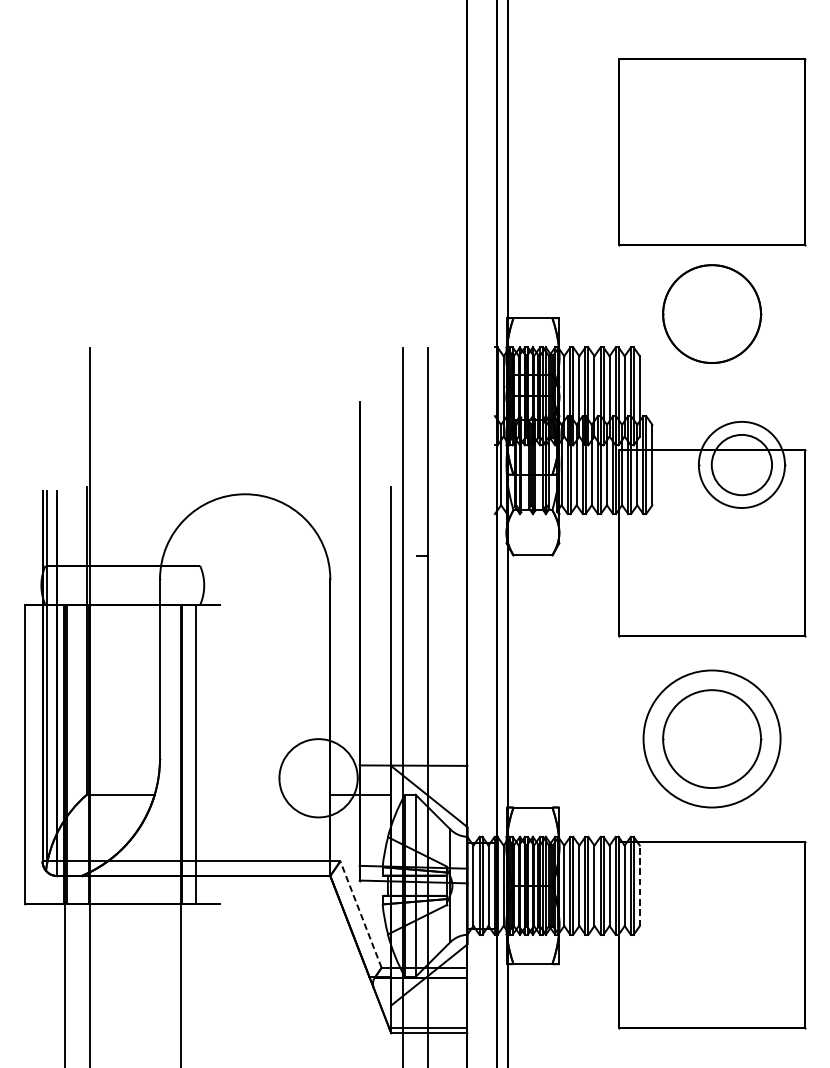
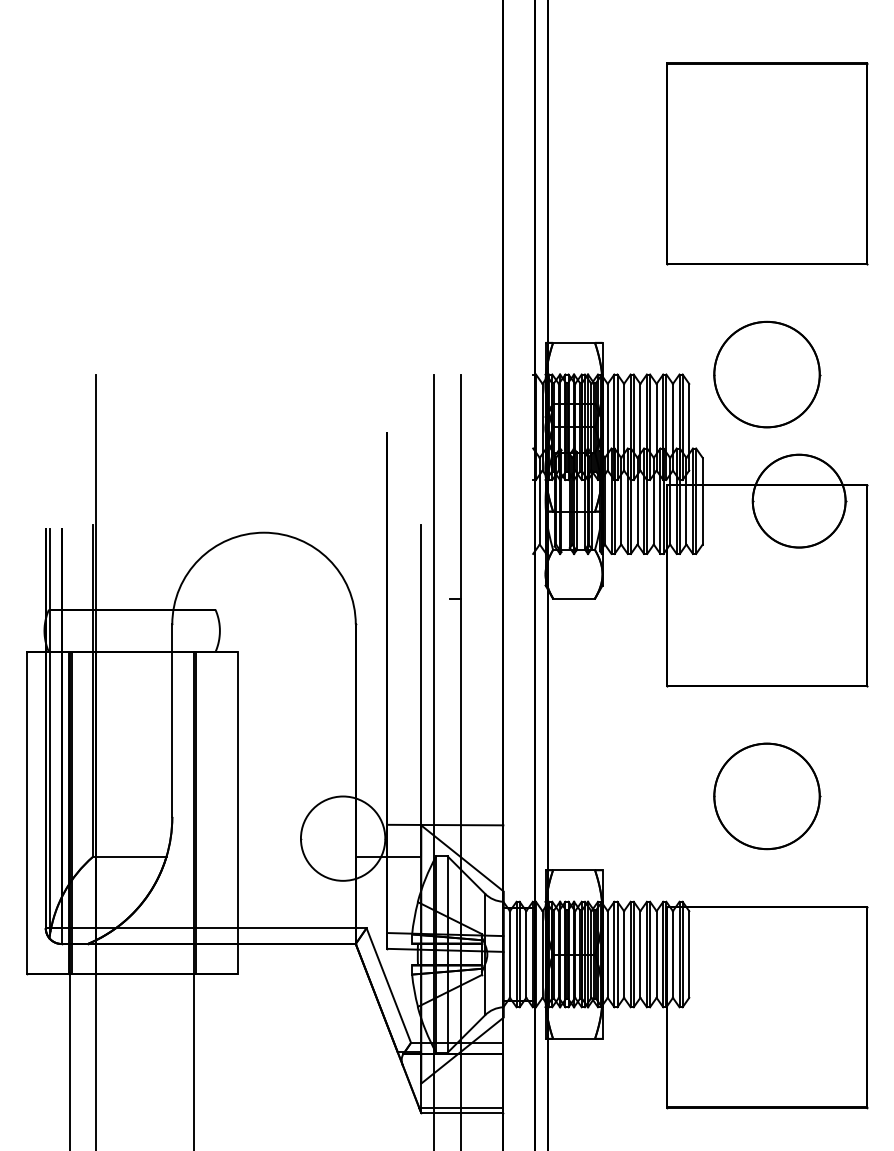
part: (712, 314) -> (767, 374), moved
circle: (741, 464) -> (798, 500), size x1.43
circle: (711, 739) -> (766, 796), size x0.71
line: (195, 753) -> (237, 812), moved
line: (640, 885) -> (689, 954), dashed -> solid
line: (360, 914) -> (388, 985), dashed -> solid

